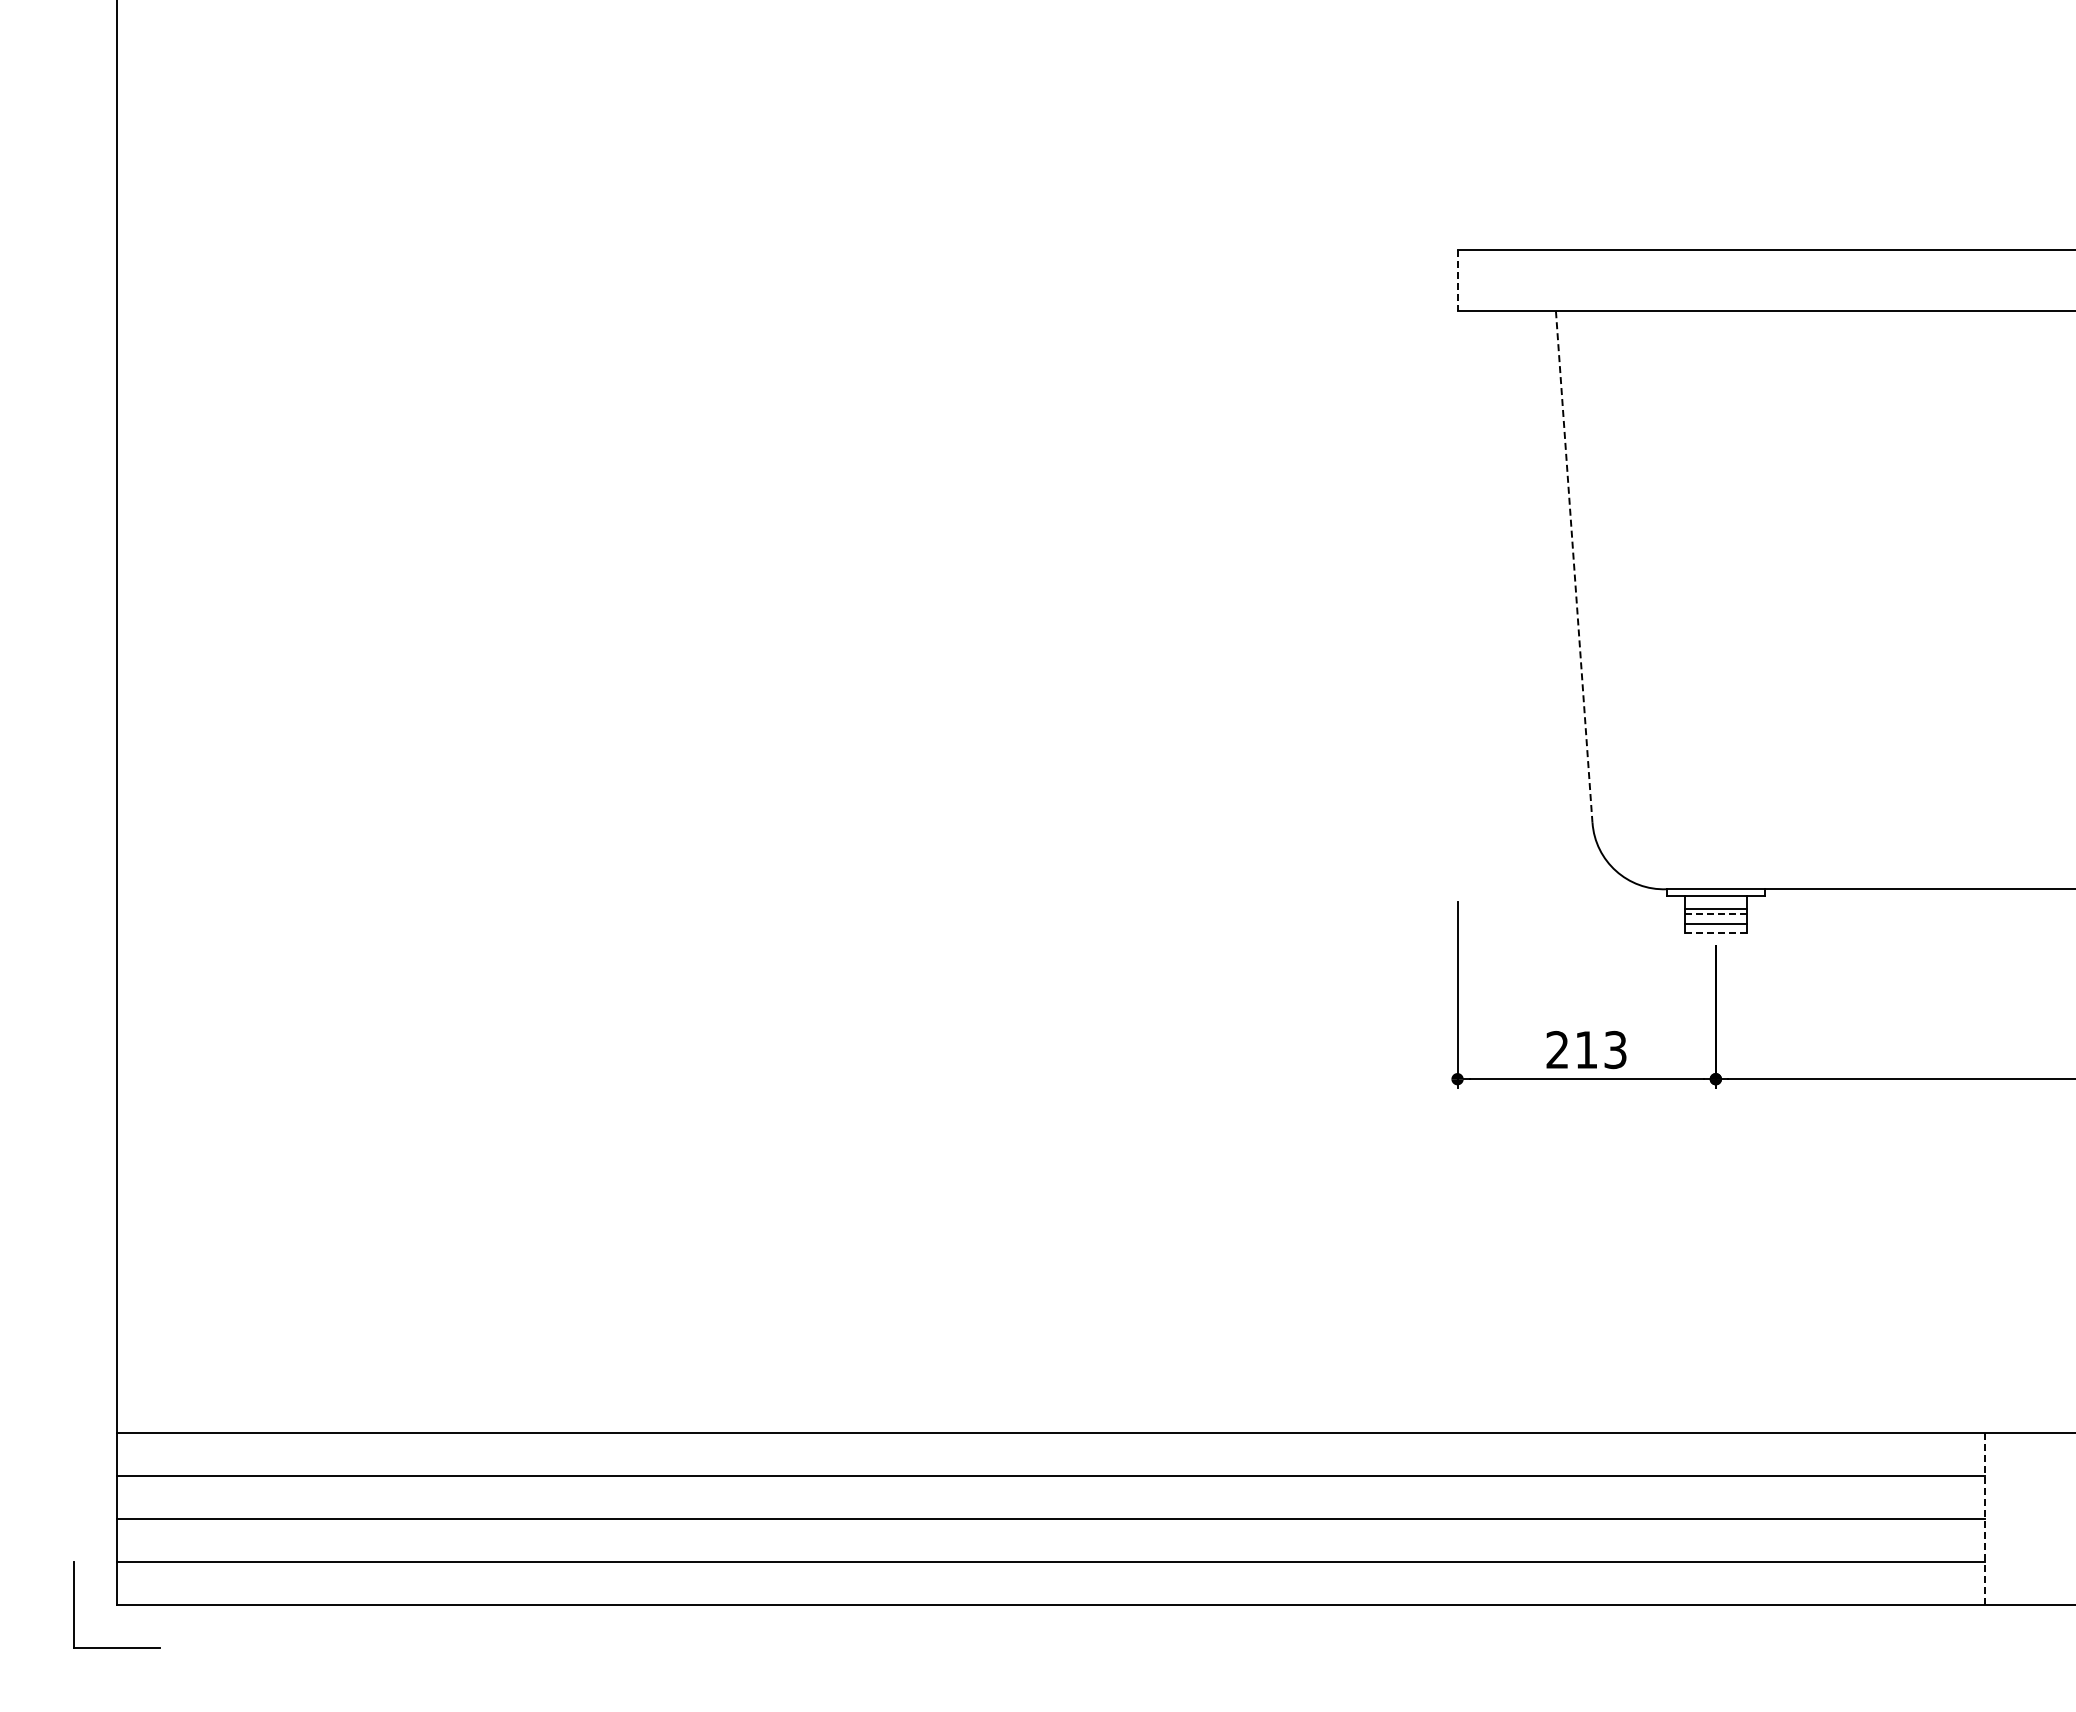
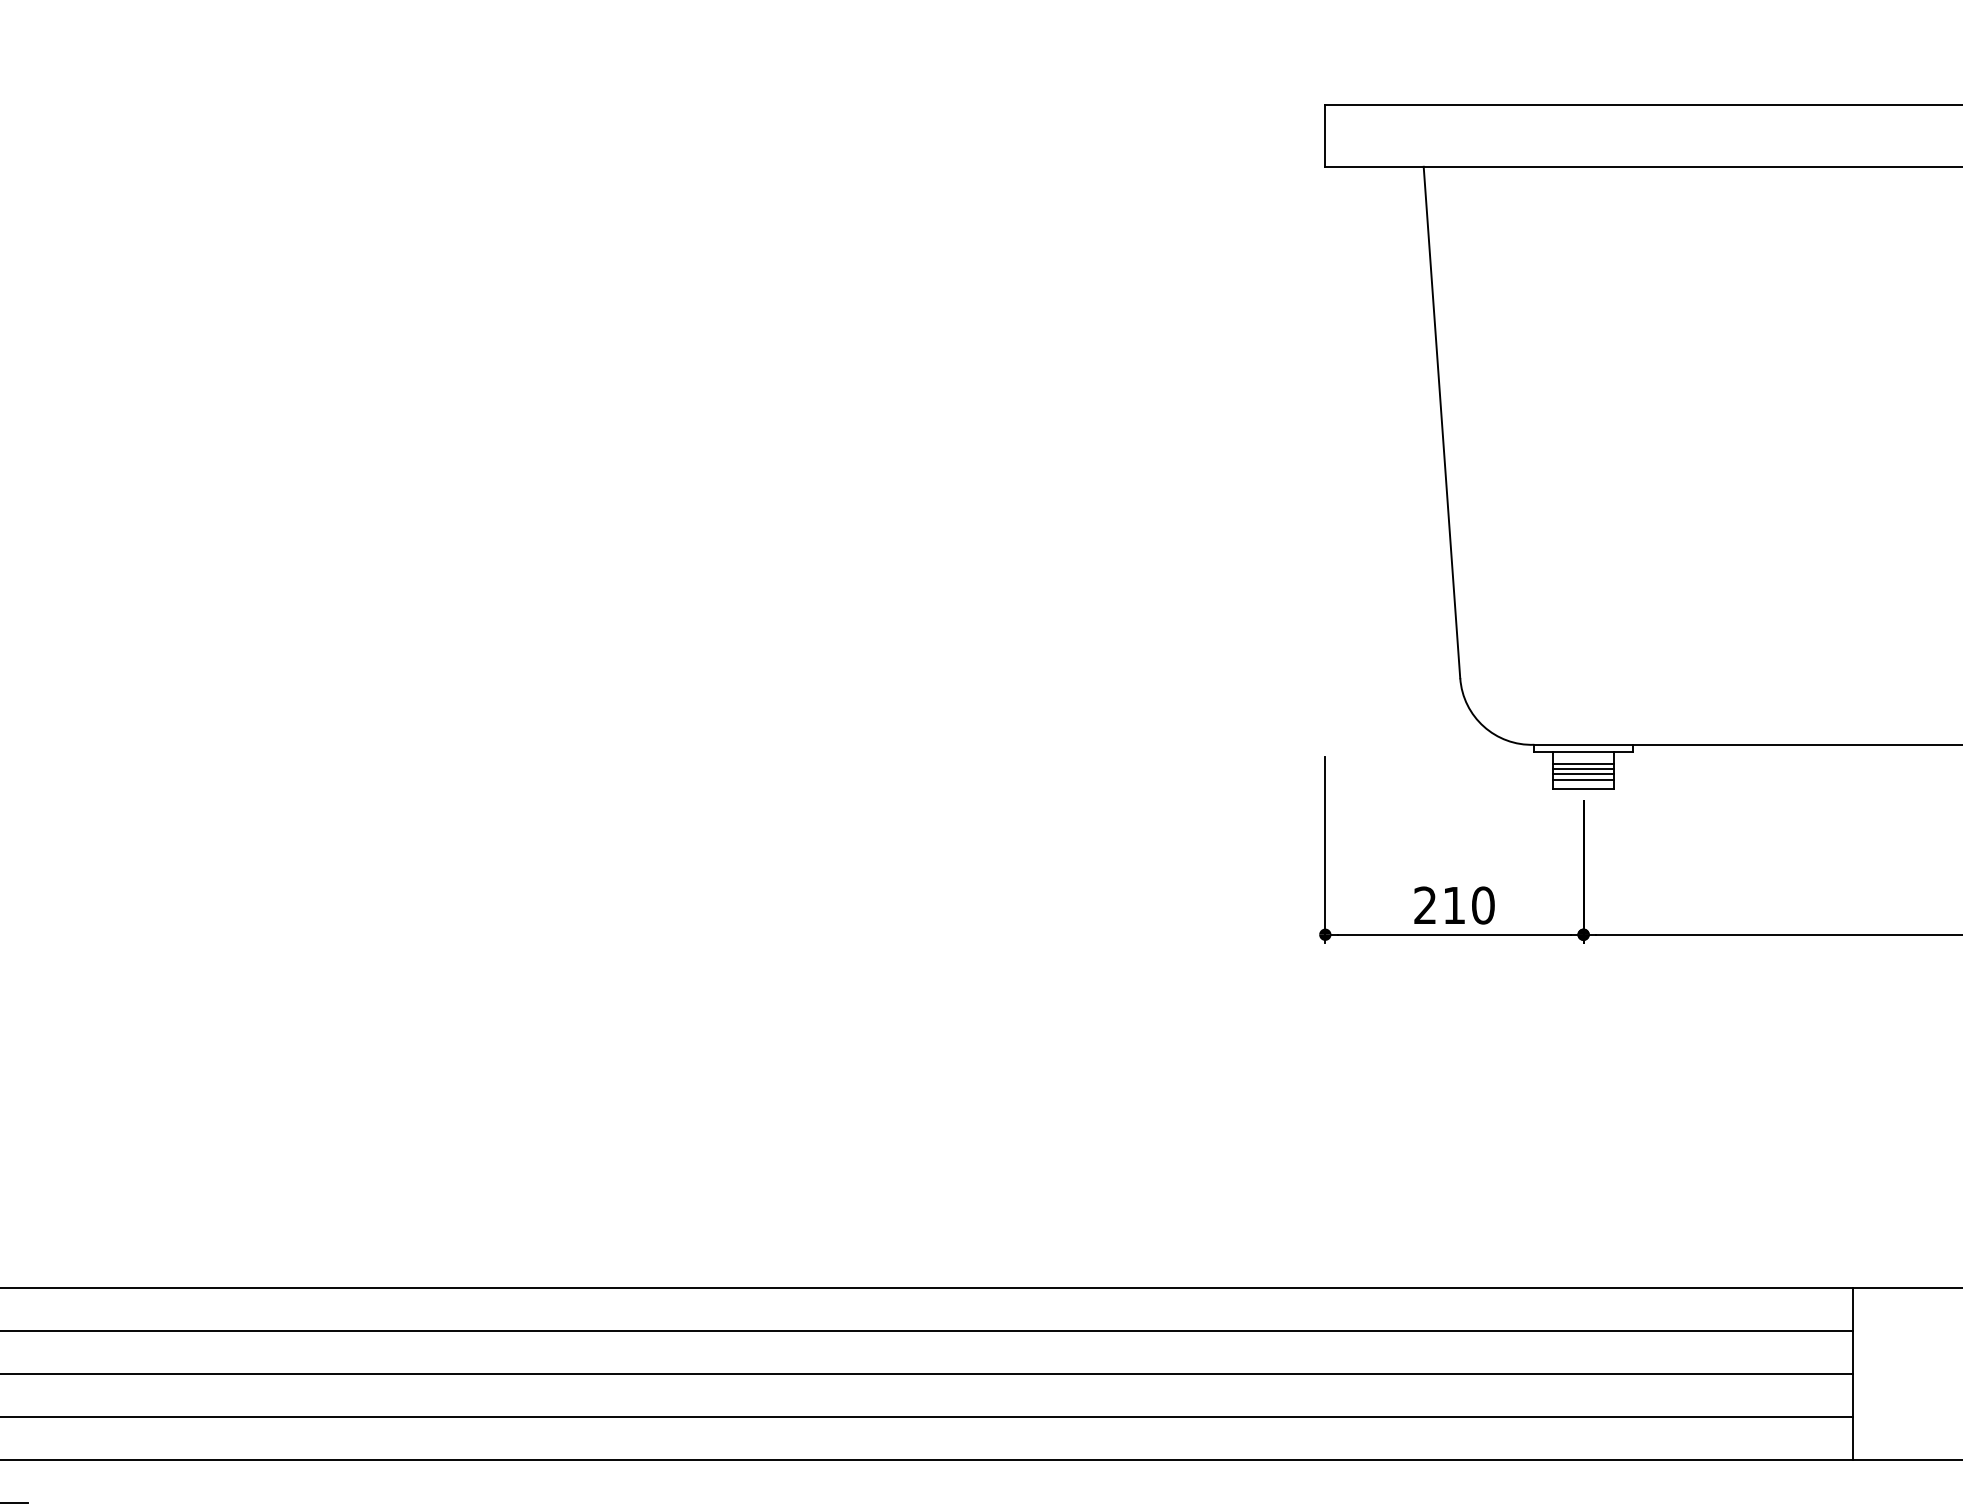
line: (1457, 280) -> (1325, 136), dashed -> solid
line: (1574, 567) -> (1442, 423), dashed -> solid
line: (1715, 913) -> (1583, 769), dashed -> solid
line: (1715, 918) -> (1583, 774), added
line: (1715, 933) -> (1583, 789), dashed -> solid
text: (1615, 1050) -> (1483, 906), 213 -> 210
line: (1985, 1519) -> (1853, 1375), dashed -> solid

